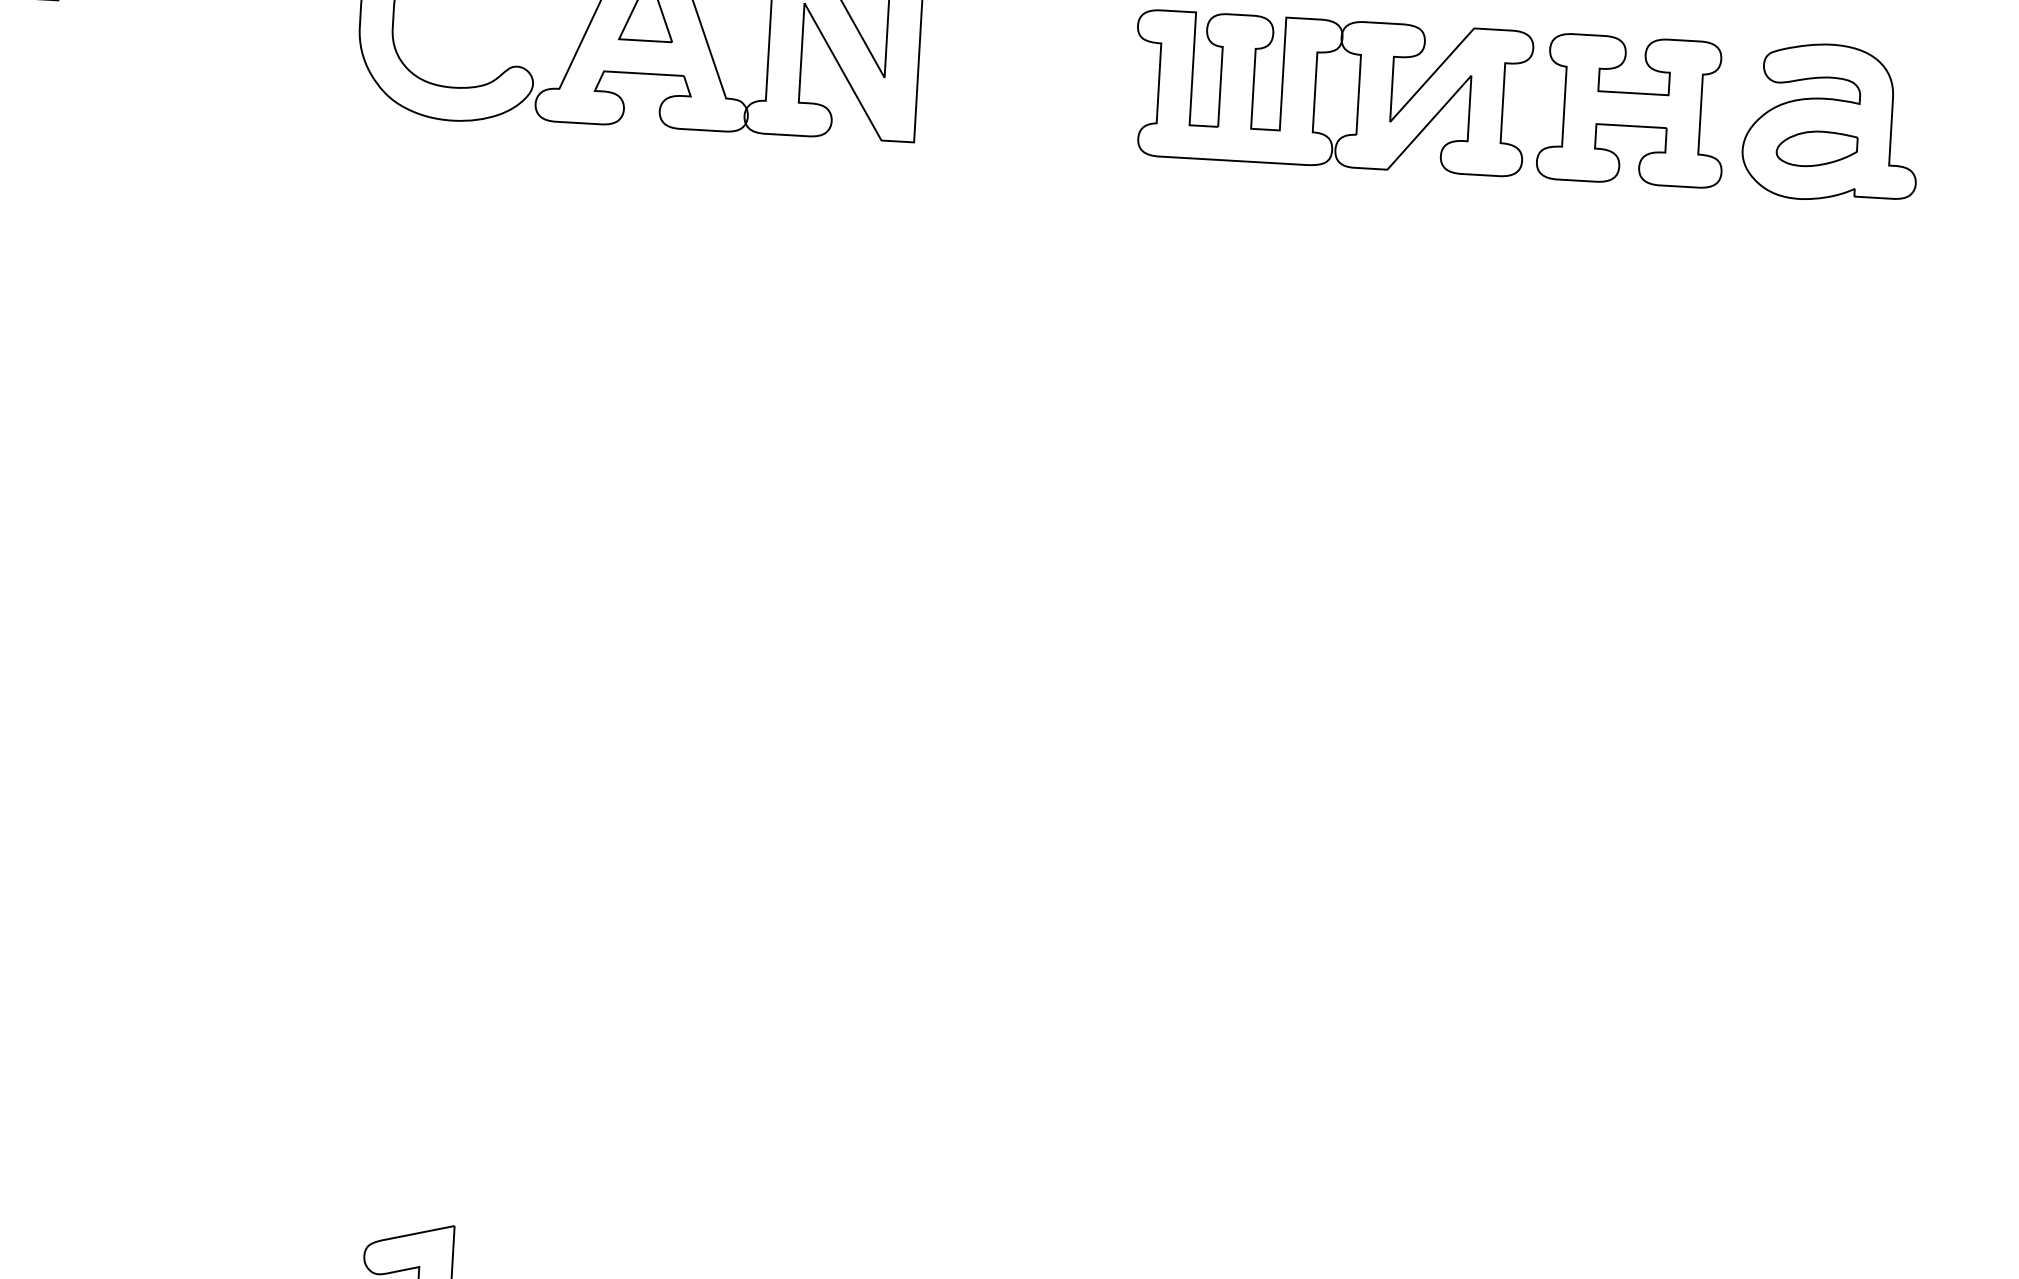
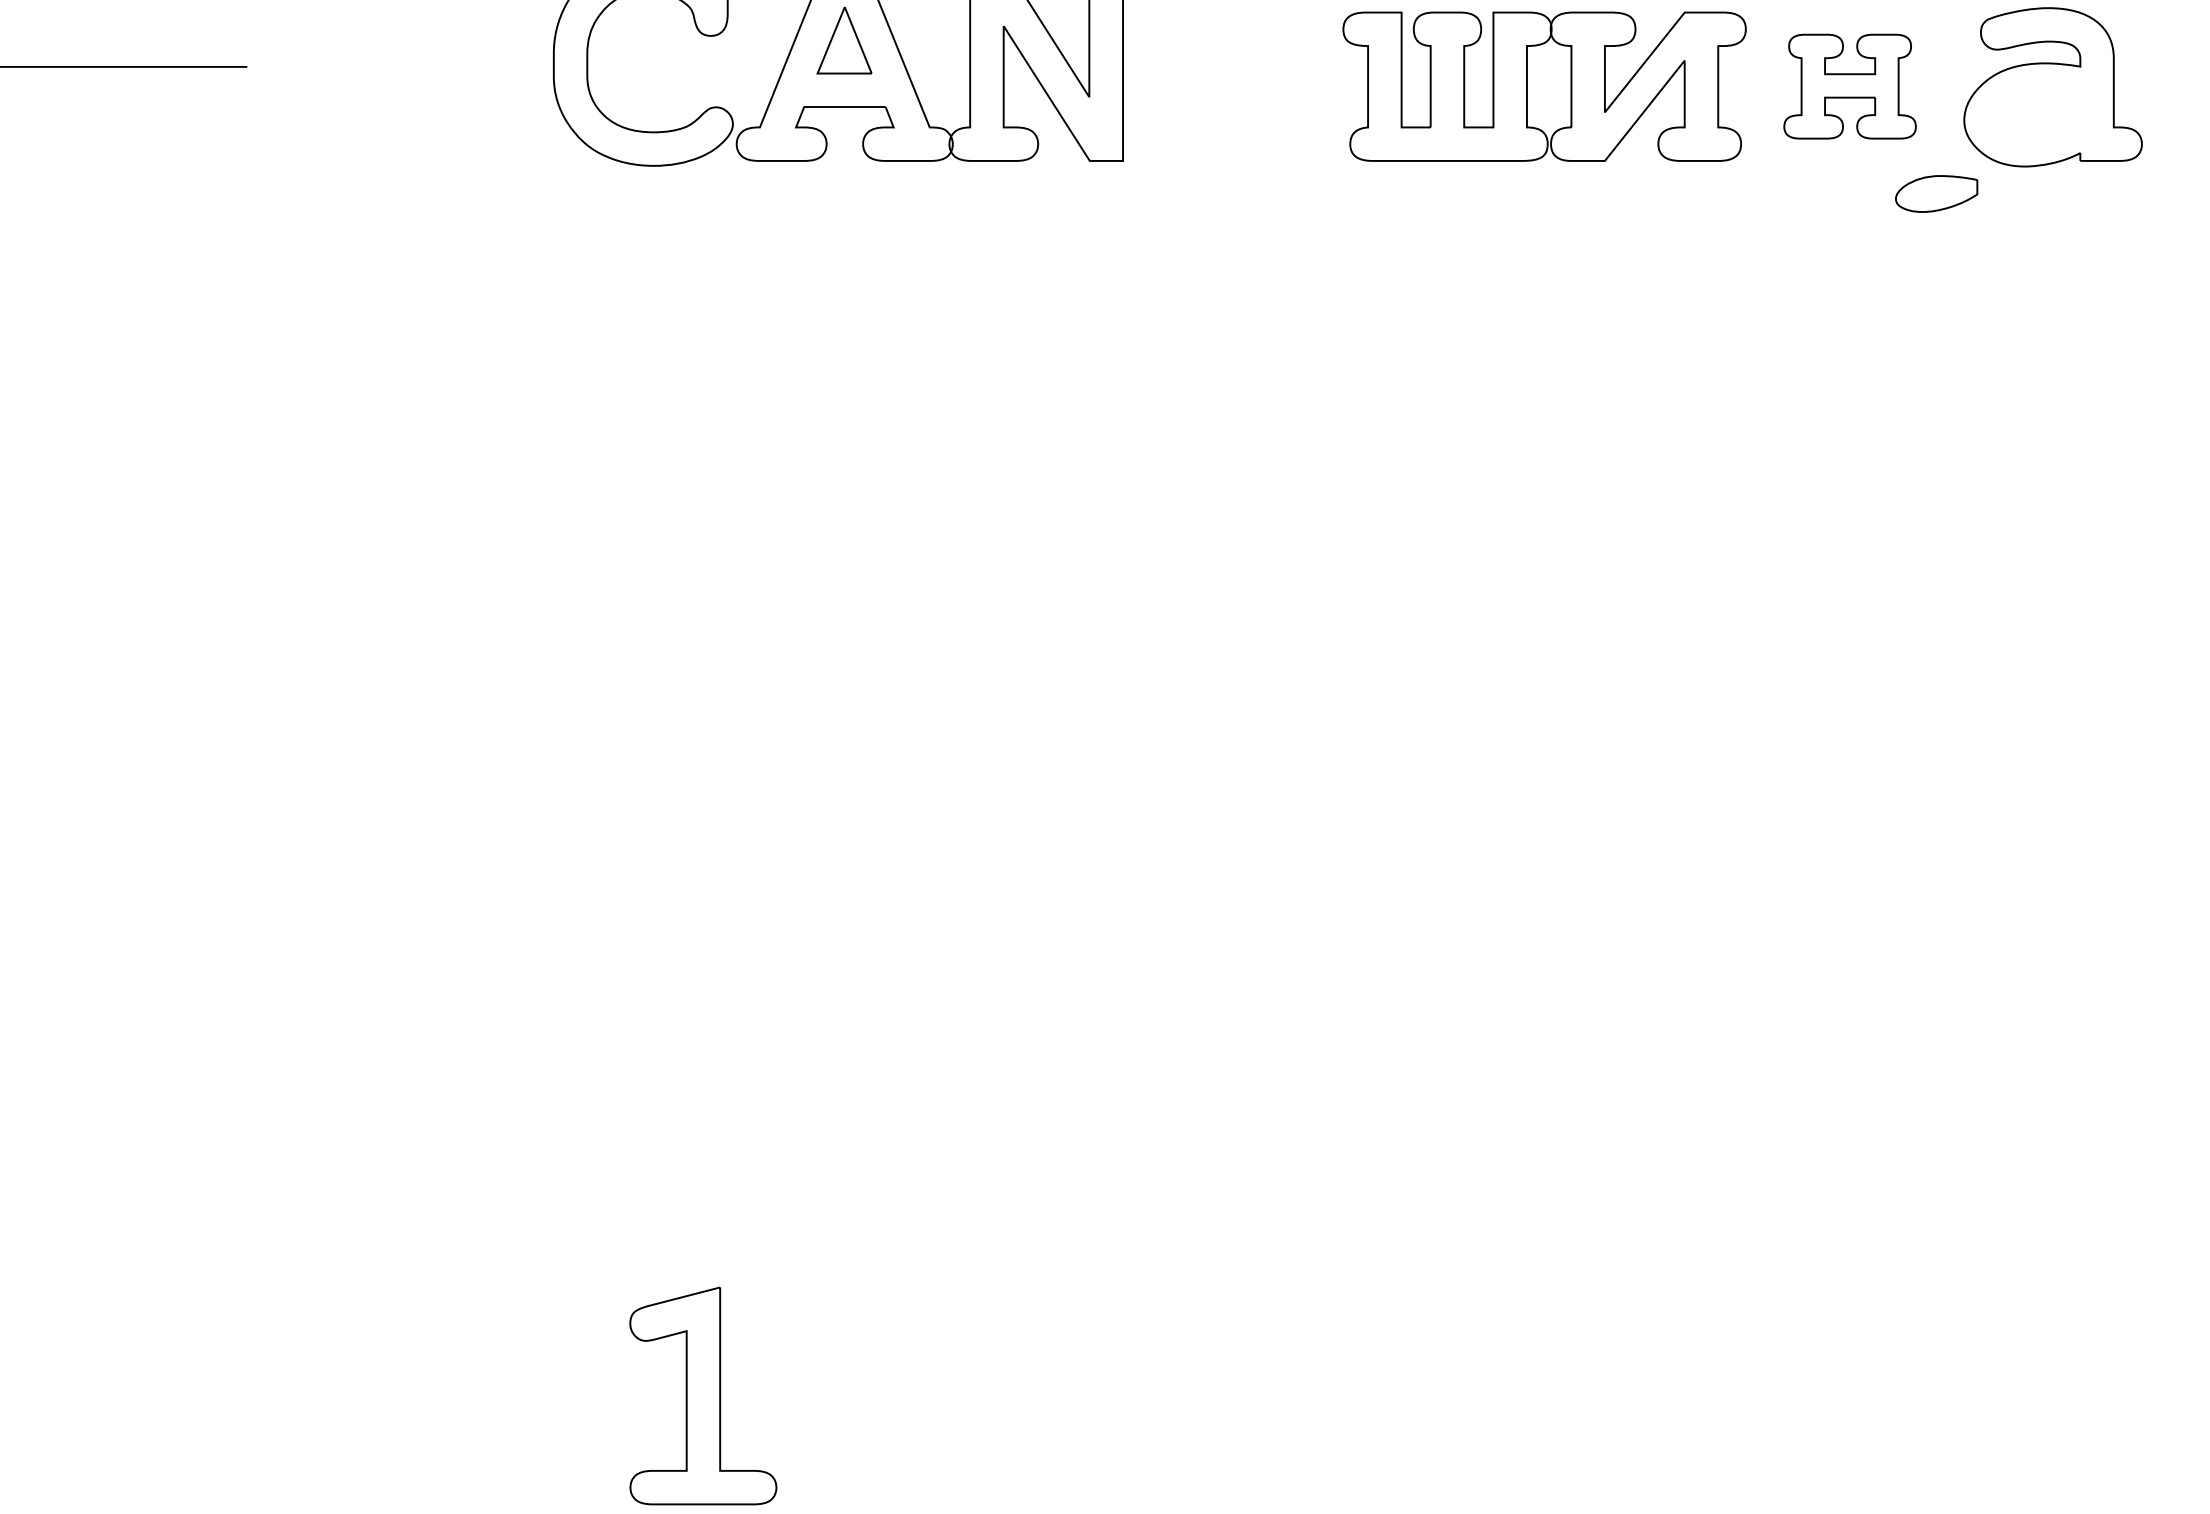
part: (1631, 110) -> (1849, 86), size x0.7
part: (1816, 148) -> (1936, 193), moved

